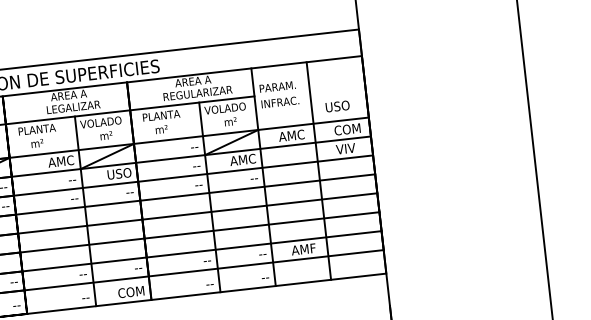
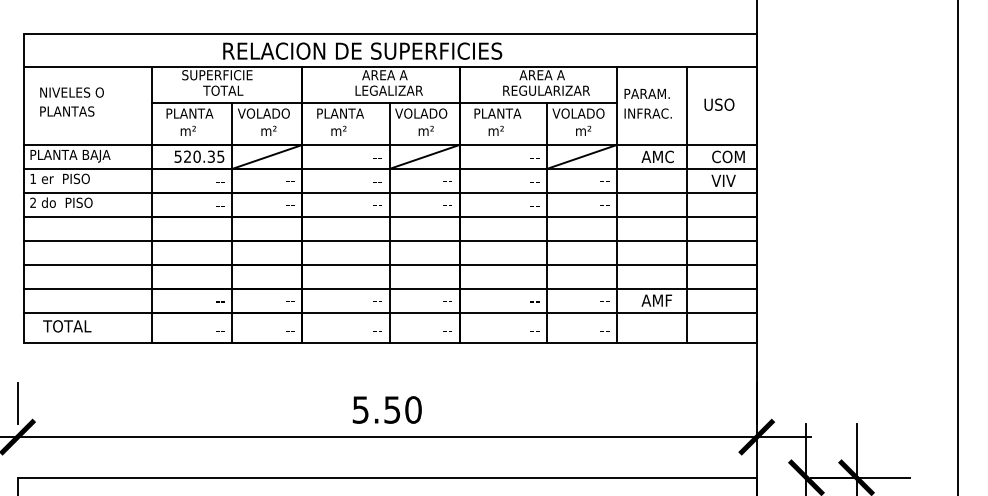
text: (337, 106) -> (719, 104), moved
text: (242, 160) -> (593, 180), AMC -> --
text: (60, 161) -> (365, 156), AMC -> --
text: (119, 173) -> (437, 180), USO -> --
text: (131, 291) -> (435, 329), COM -> --

